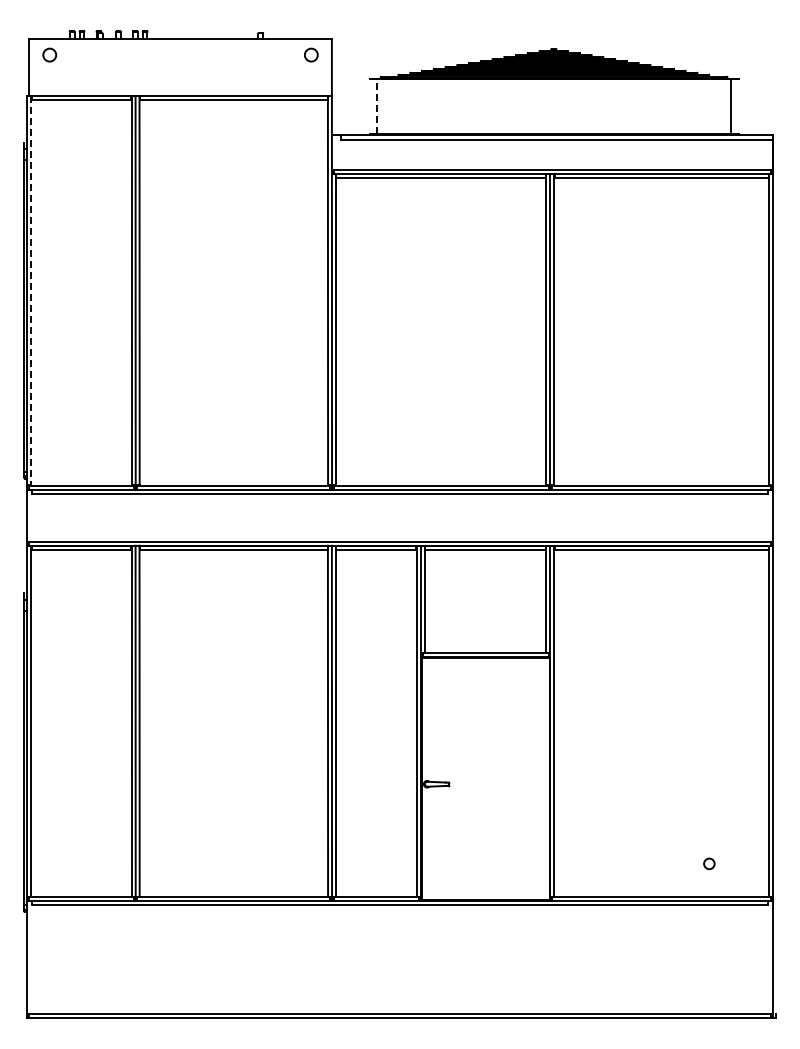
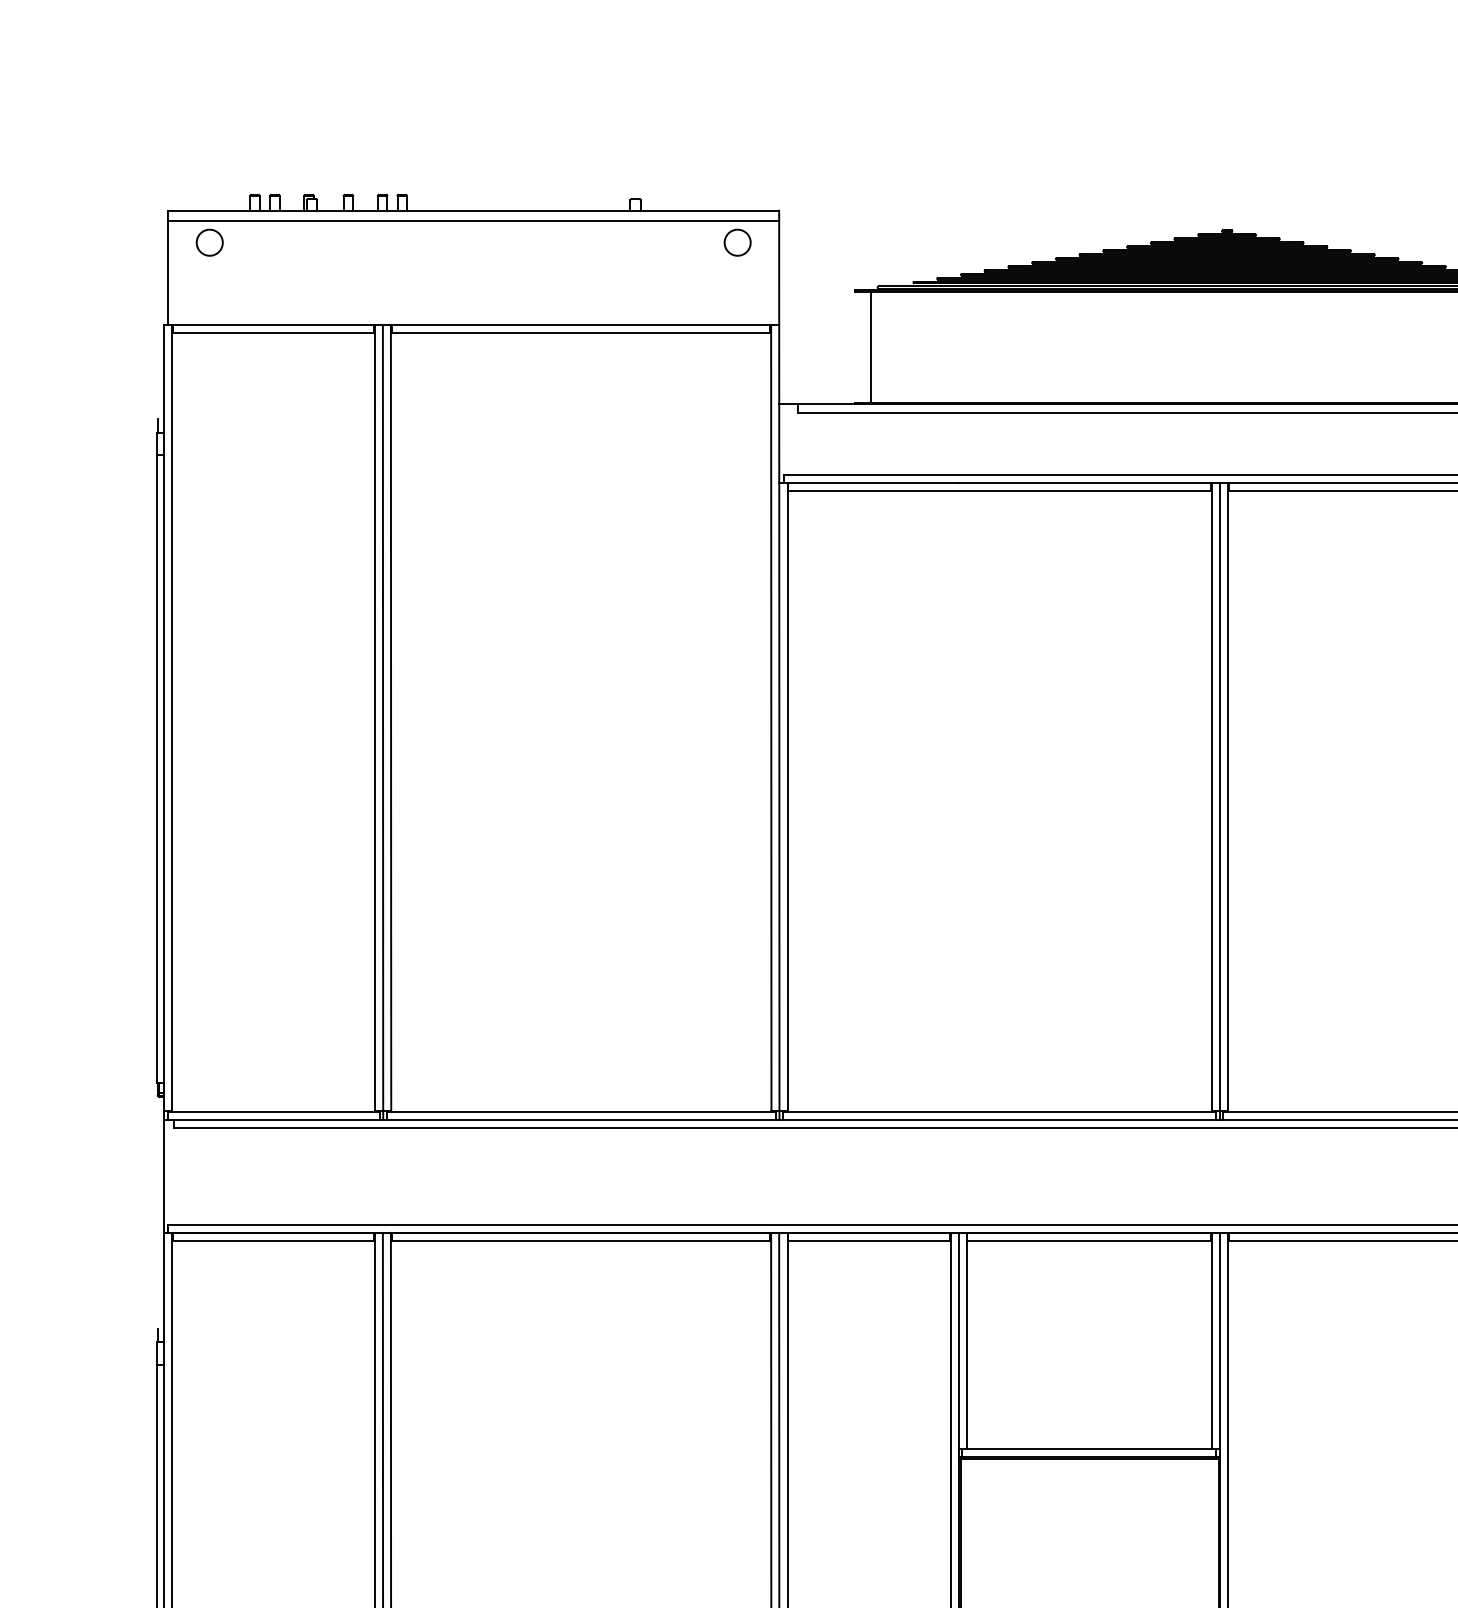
line: (180, 44) -> (473, 221), added
line: (377, 106) -> (871, 346), dashed -> solid
line: (31, 290) -> (172, 717), dashed -> solid

